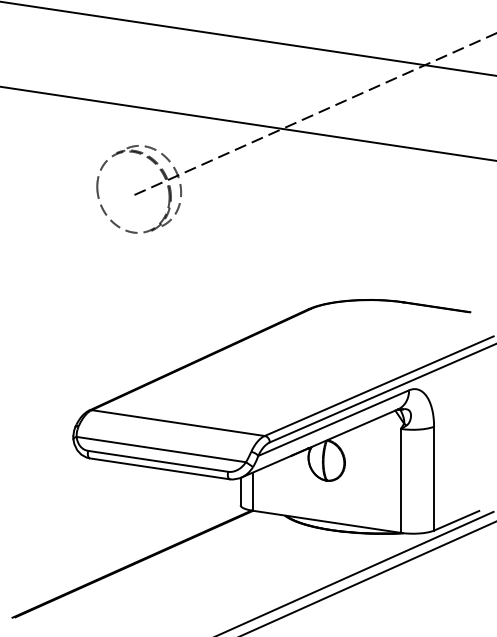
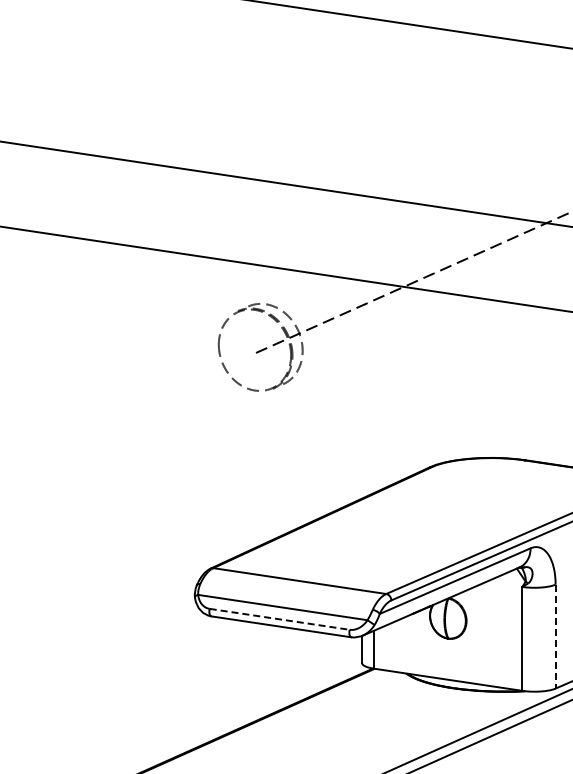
line: (157, 461) -> (279, 619), solid -> dashed
line: (433, 478) -> (555, 636), solid -> dashed

